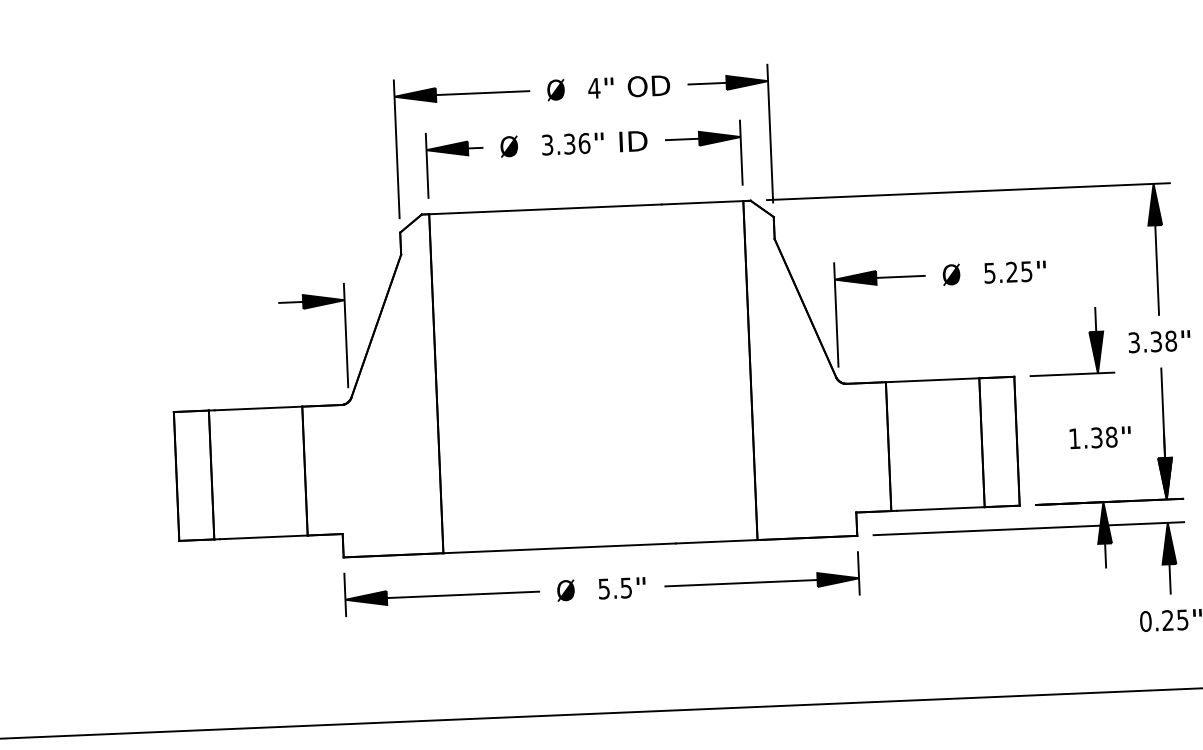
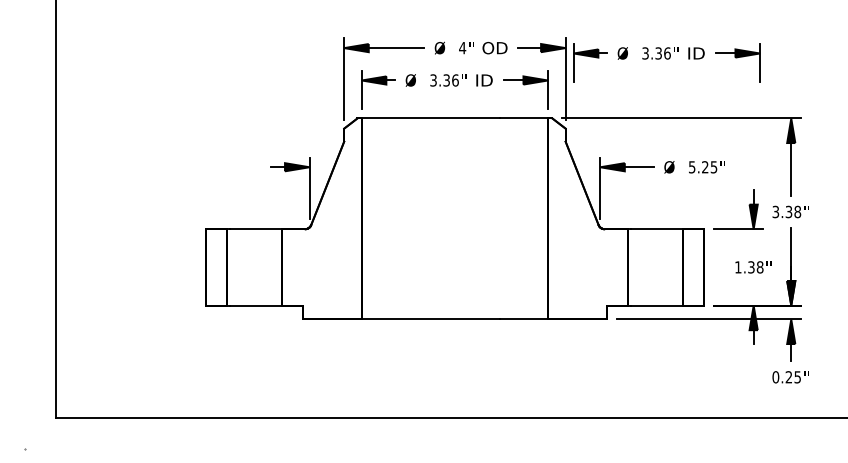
part: (939, 98) -> (666, 62), added
part: (601, 583) -> (454, 341), removed

